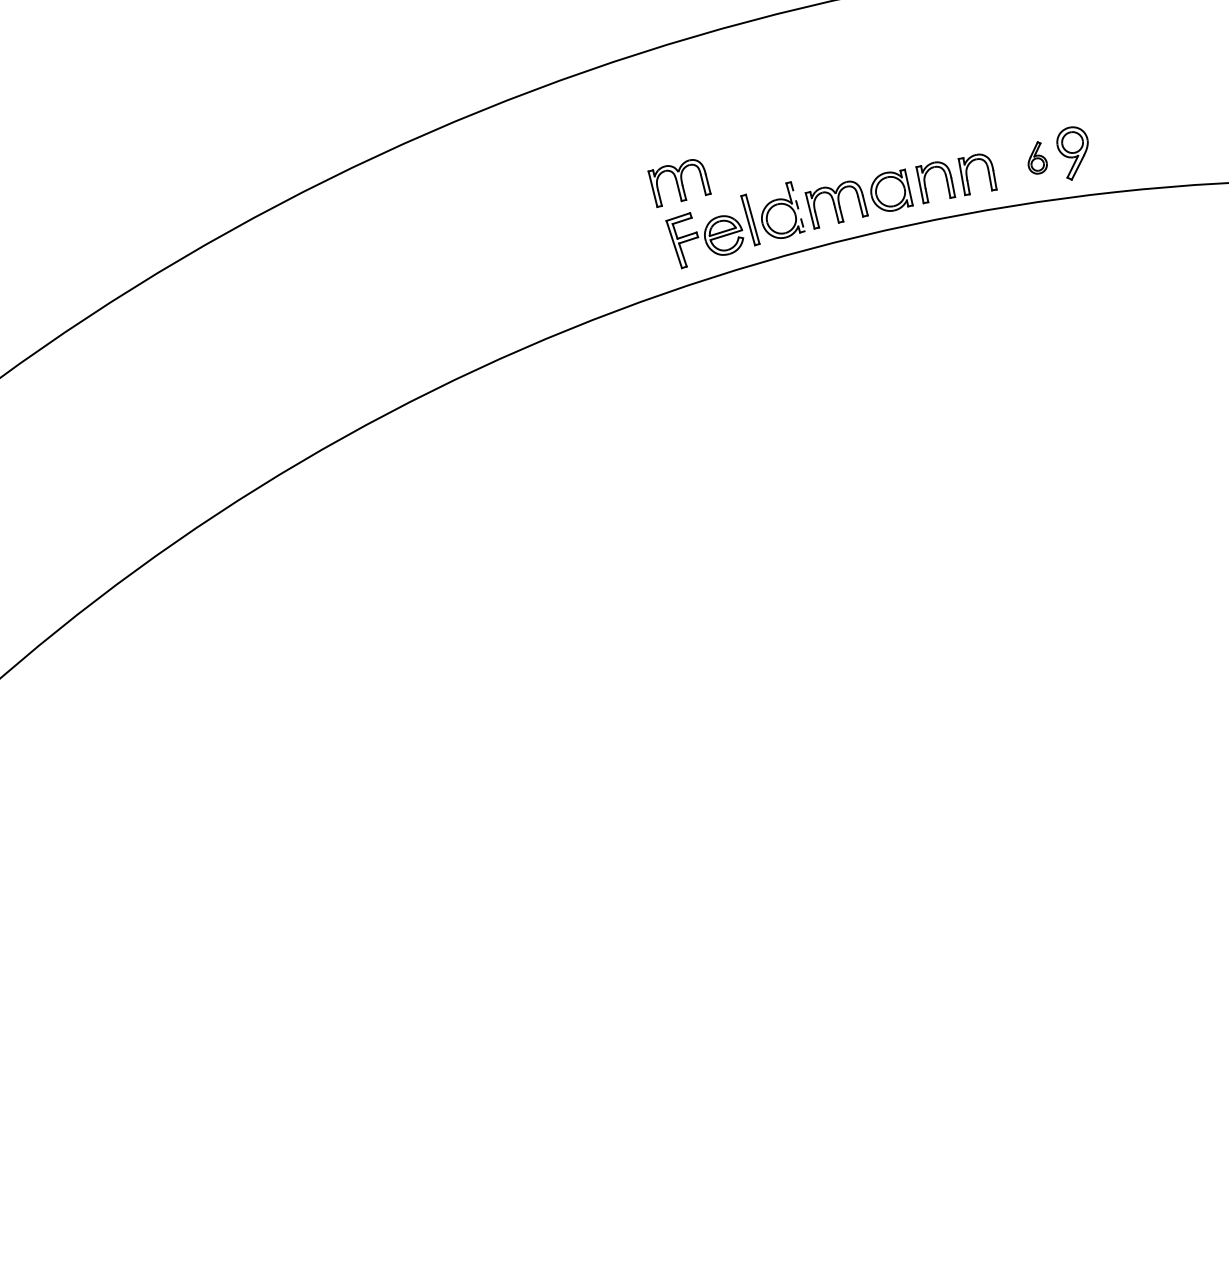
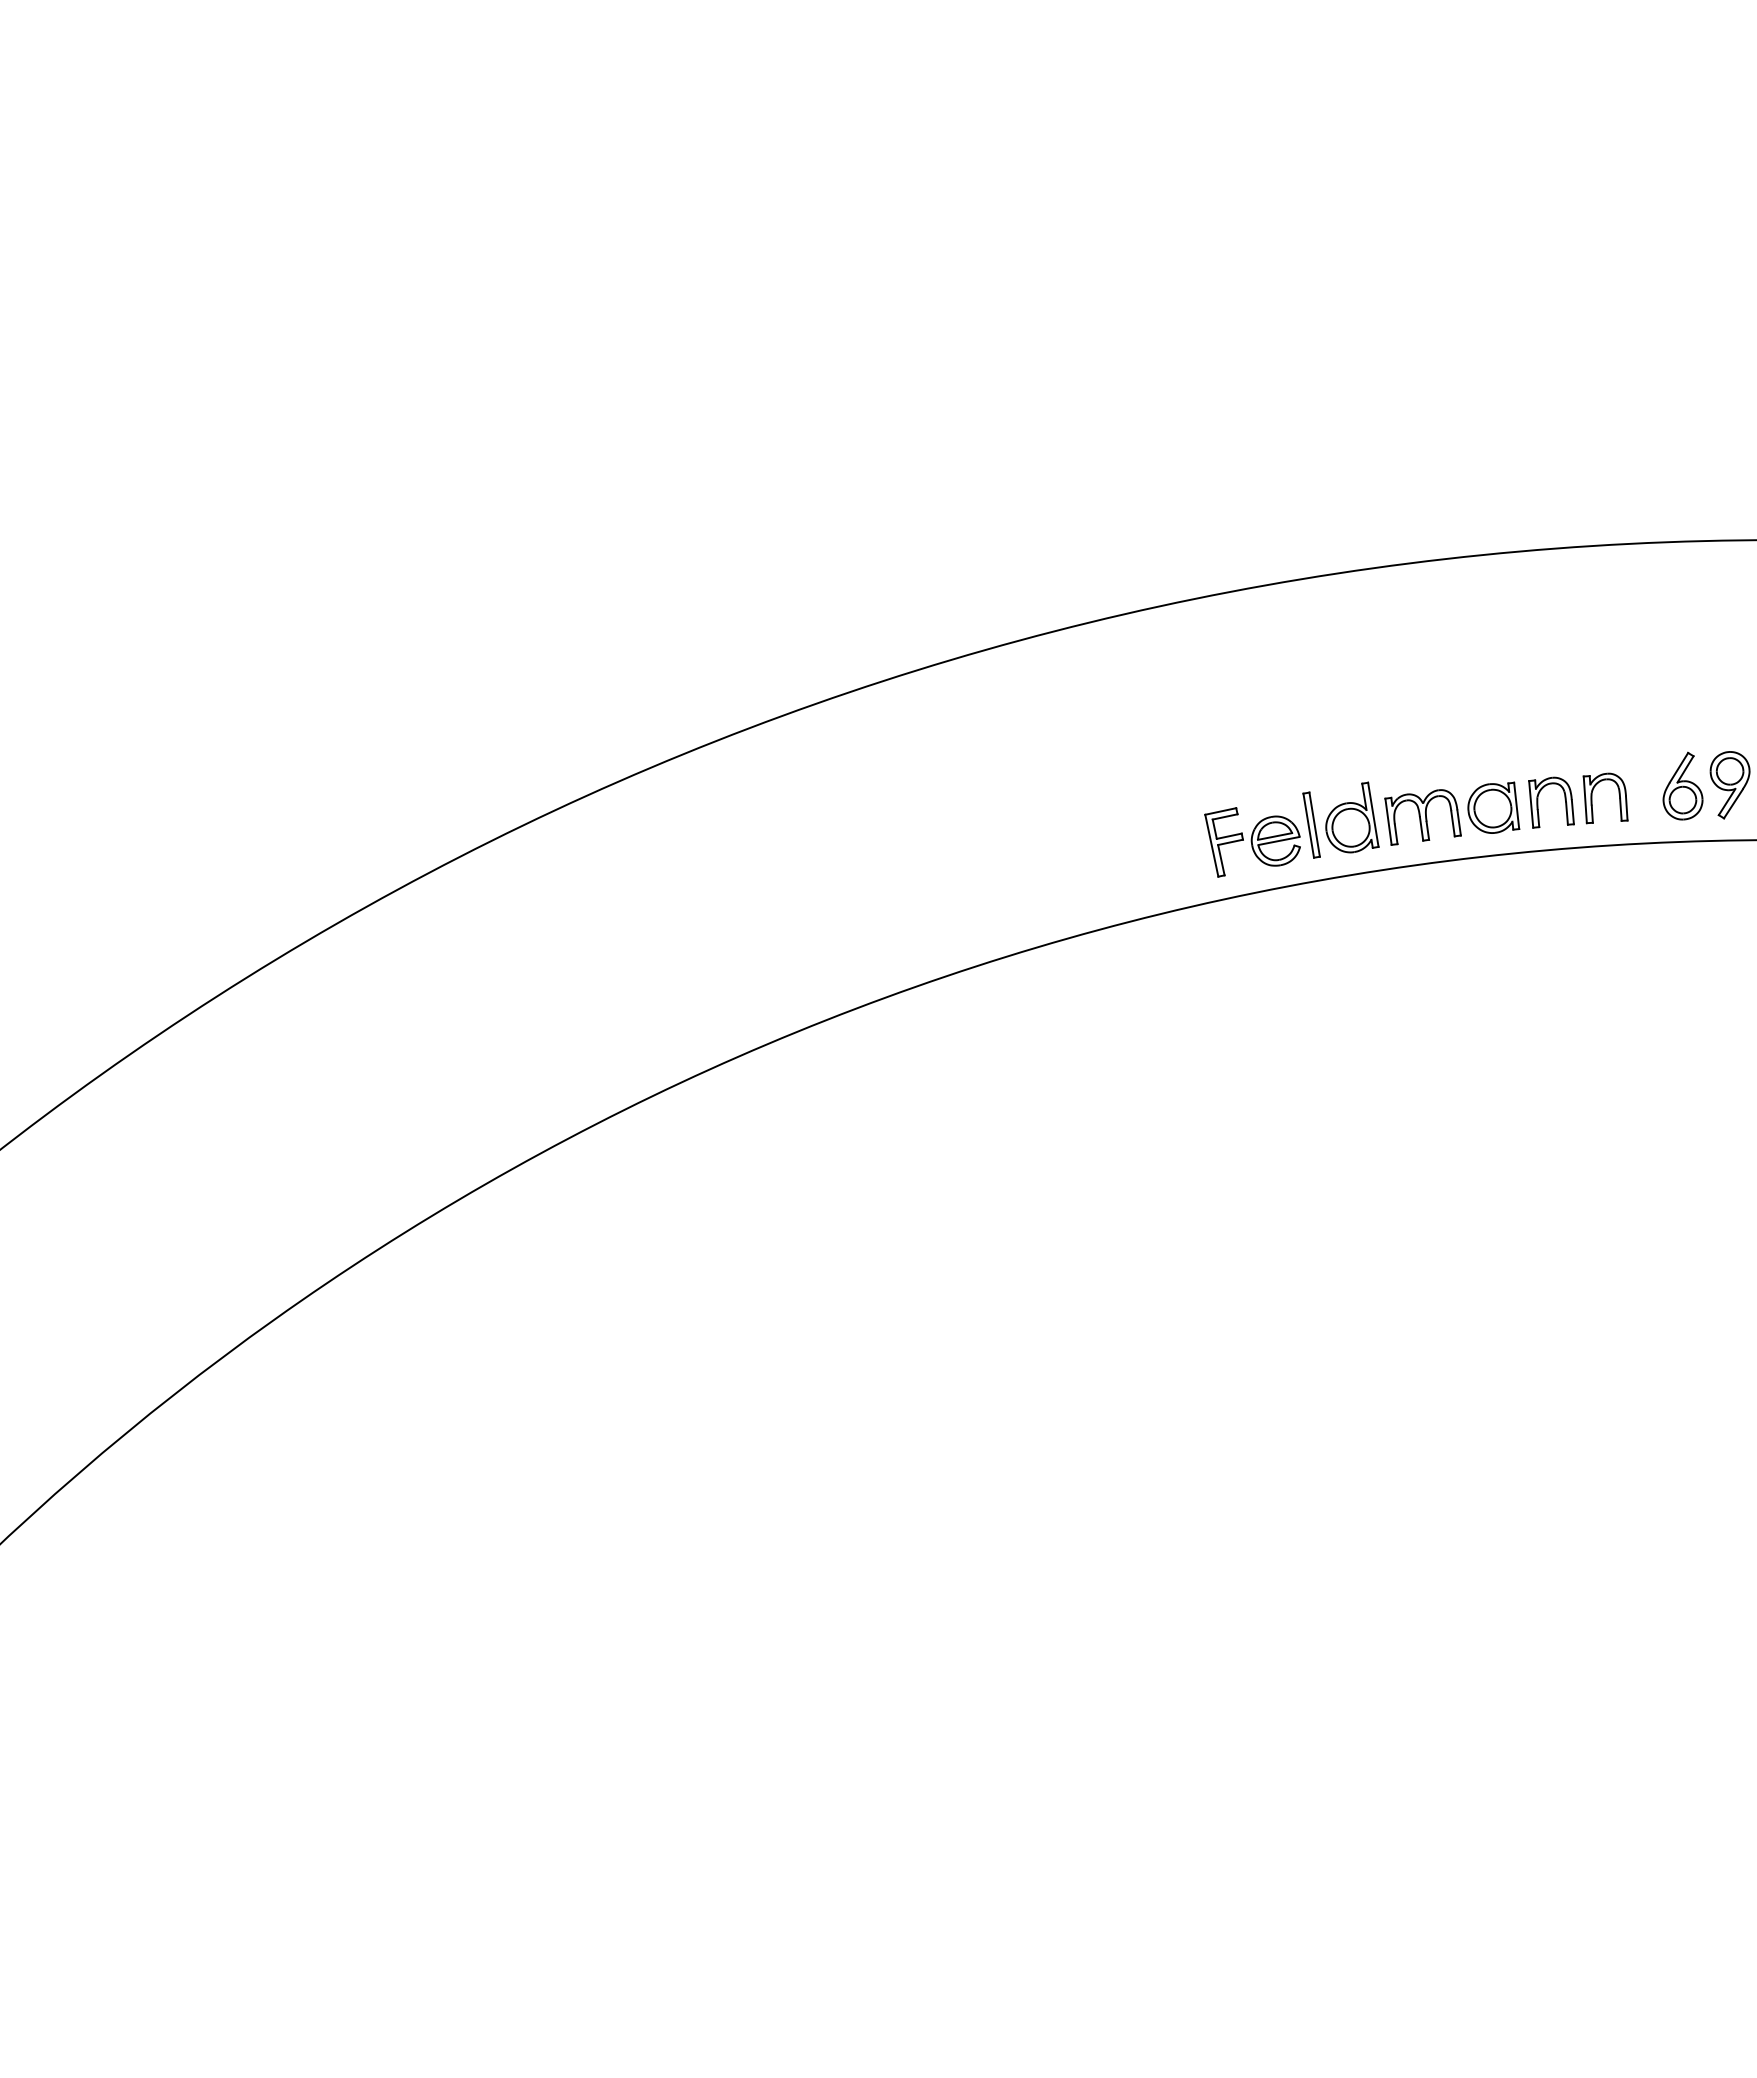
part: (1036, 157) -> (1682, 785), size x1.67
part: (679, 183) -> (1226, 768), removed
line: (797, 206) -> (1373, 814), dashed -> solid

